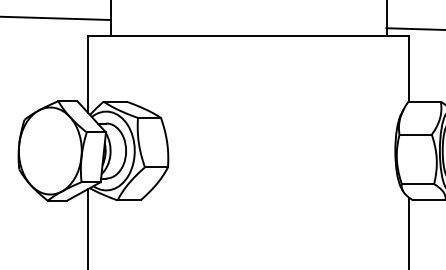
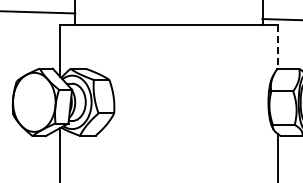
line: (408, 70) -> (277, 47), solid -> dashed

